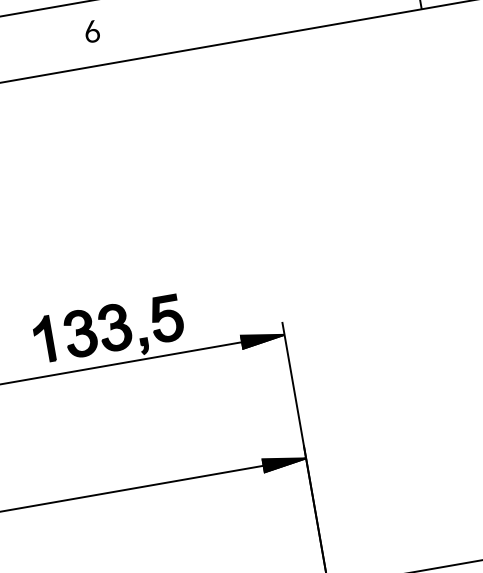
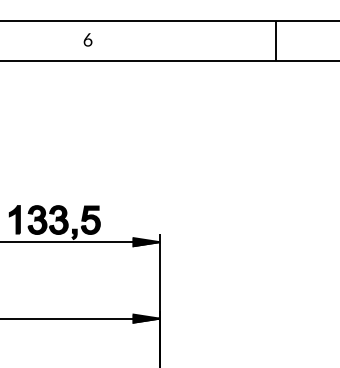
text: (91, 31) -> (87, 39), moved

